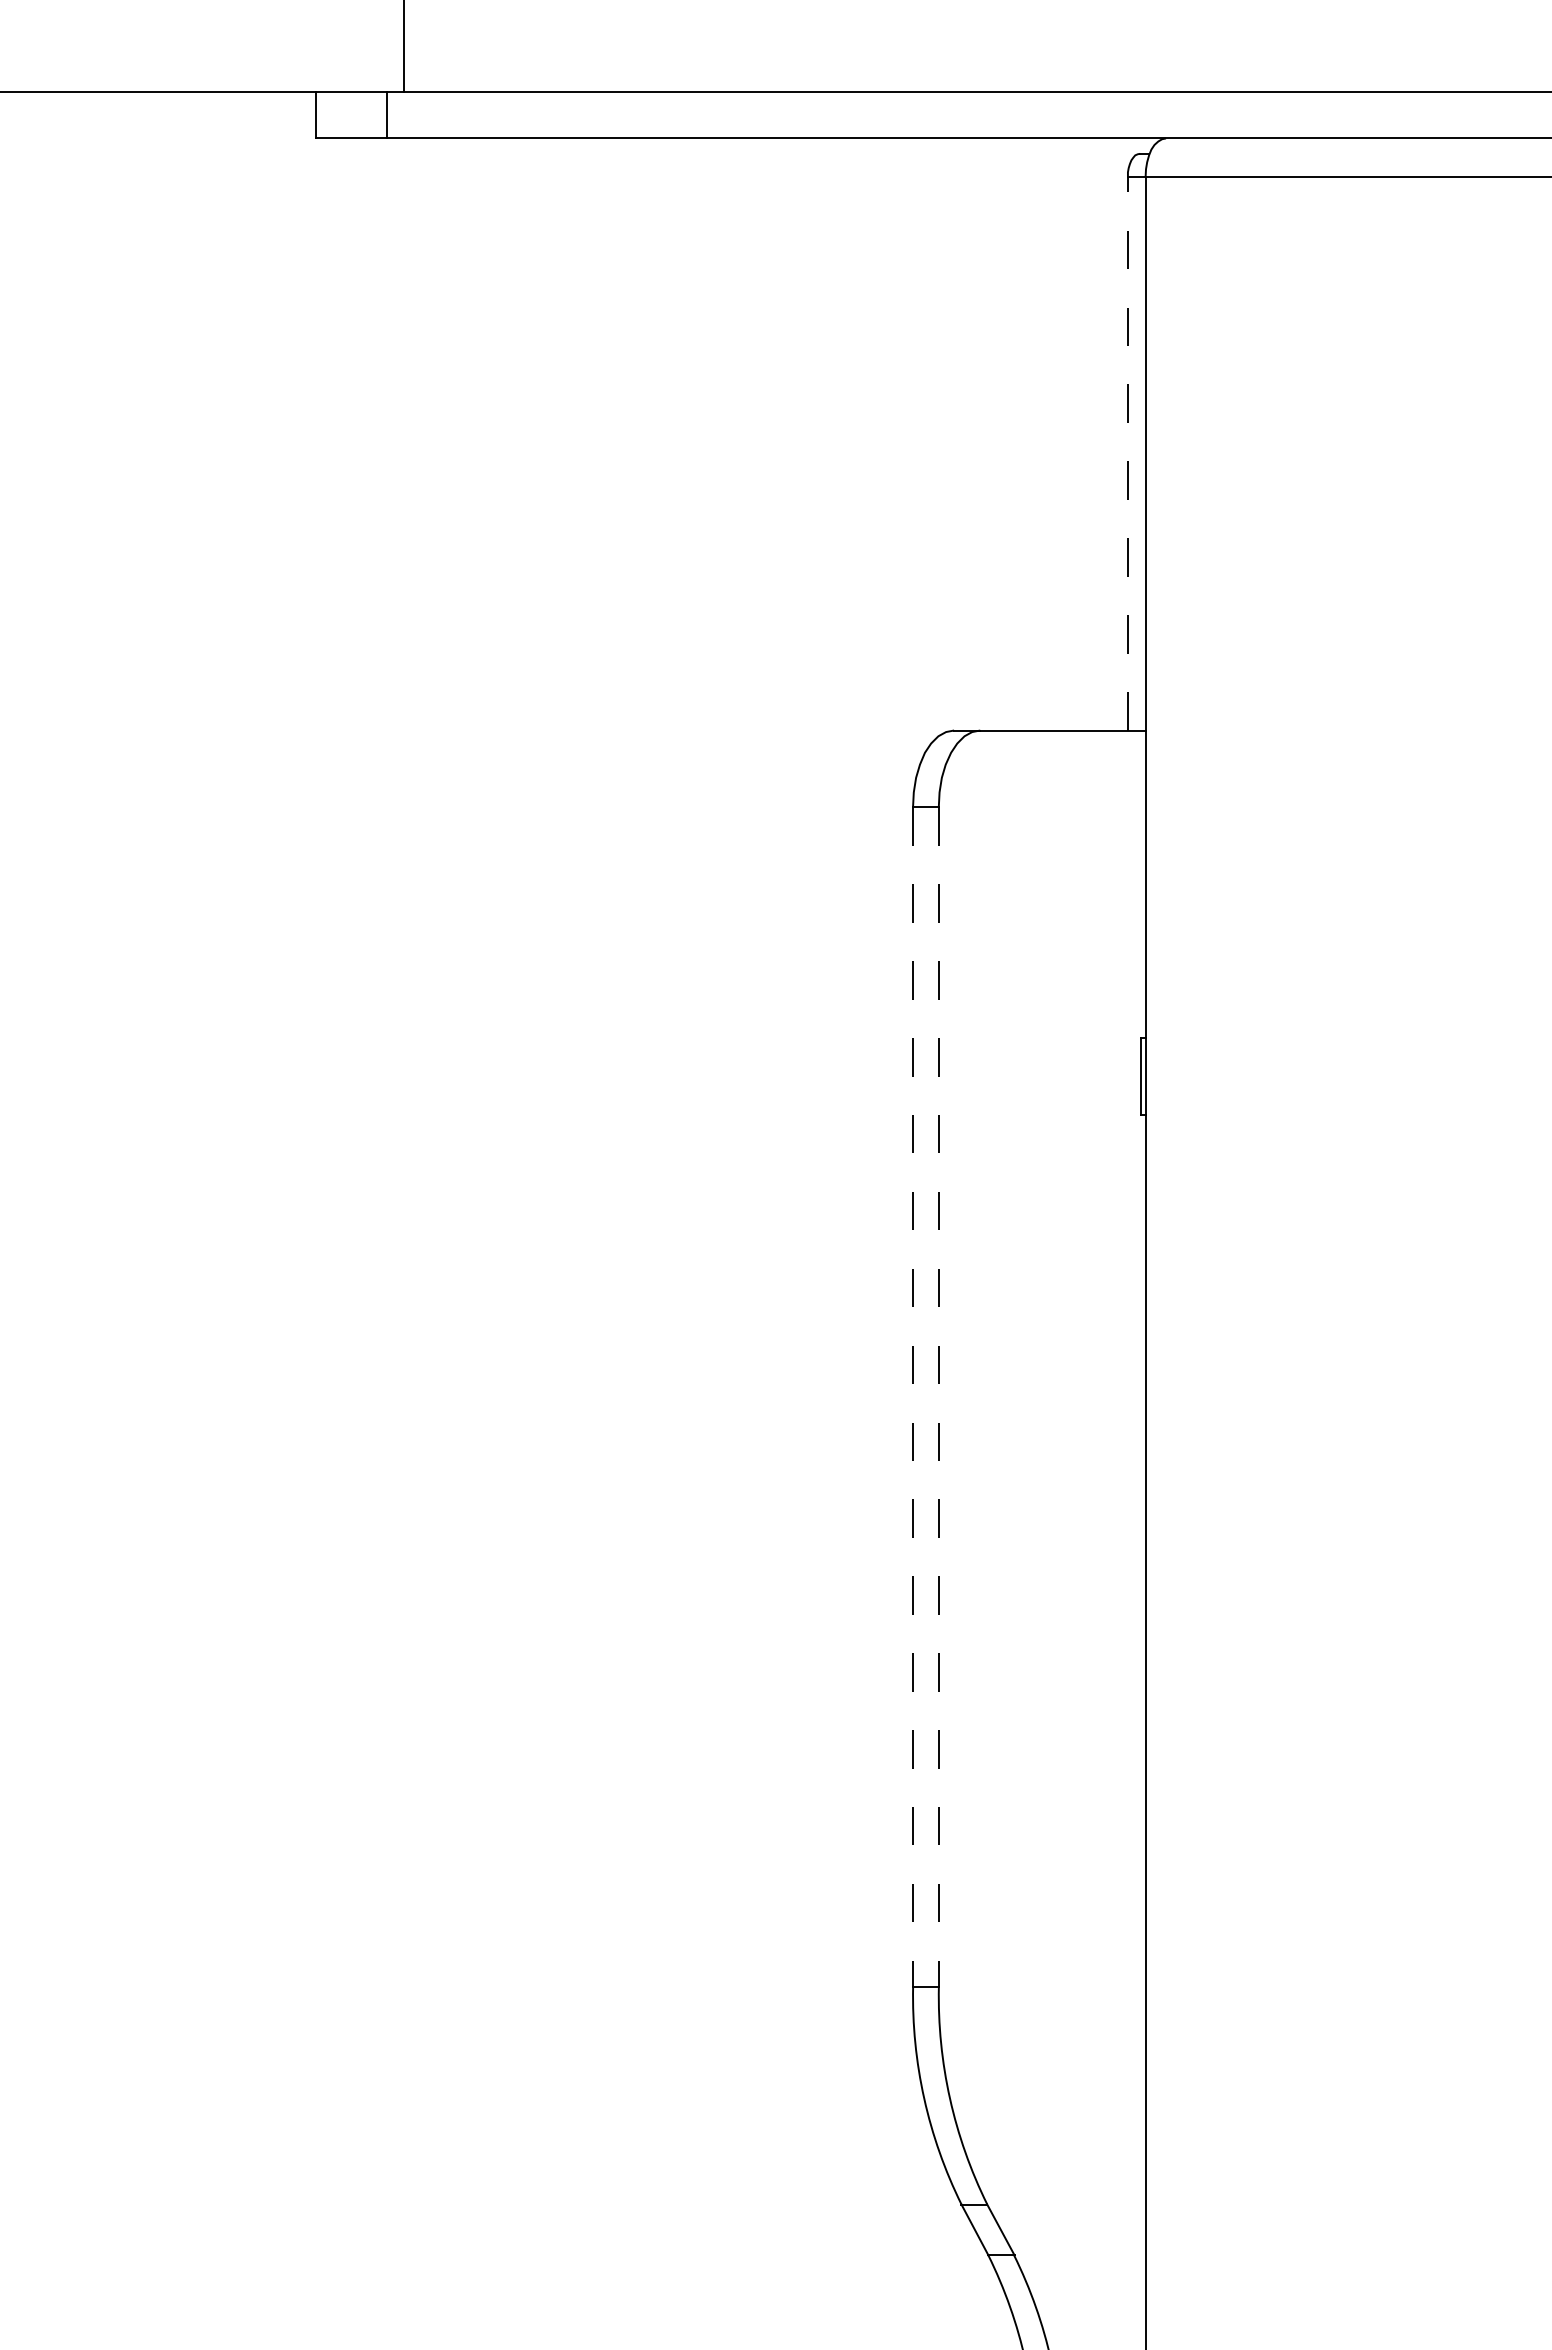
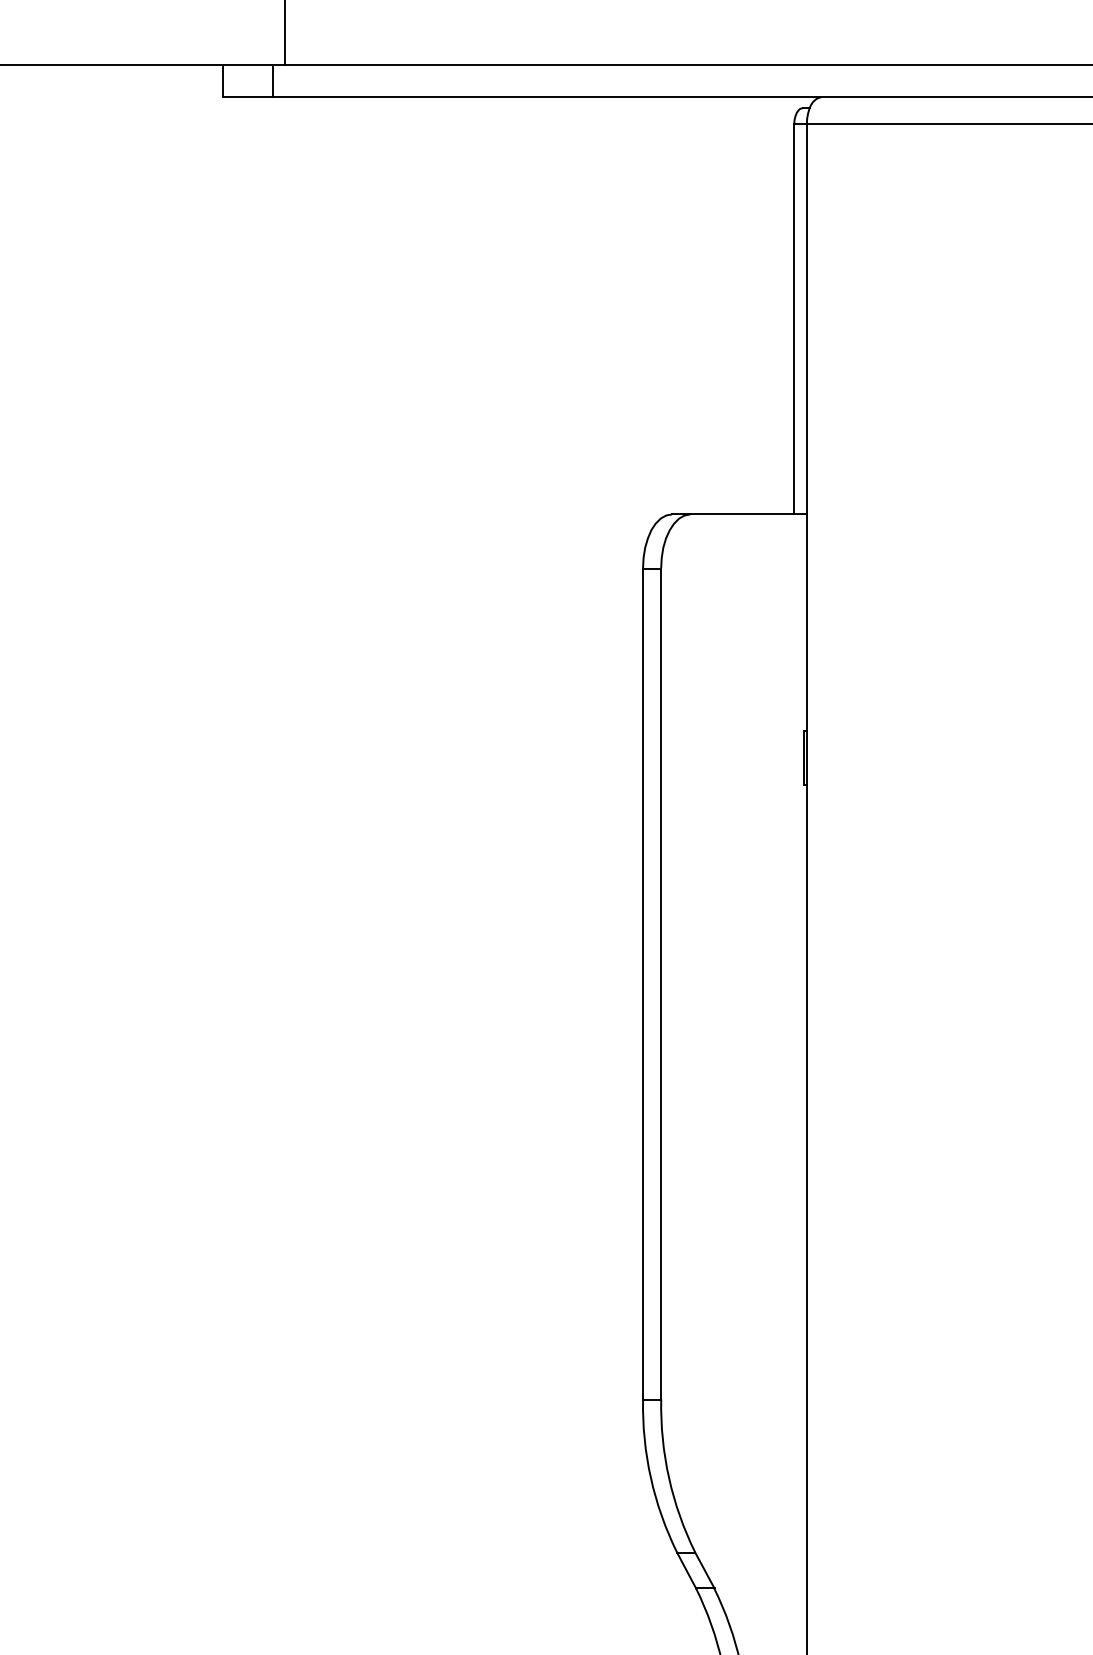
line: (1127, 453) -> (794, 319), dashed -> solid
line: (913, 1397) -> (643, 984), dashed -> solid
line: (938, 1397) -> (660, 984), dashed -> solid

